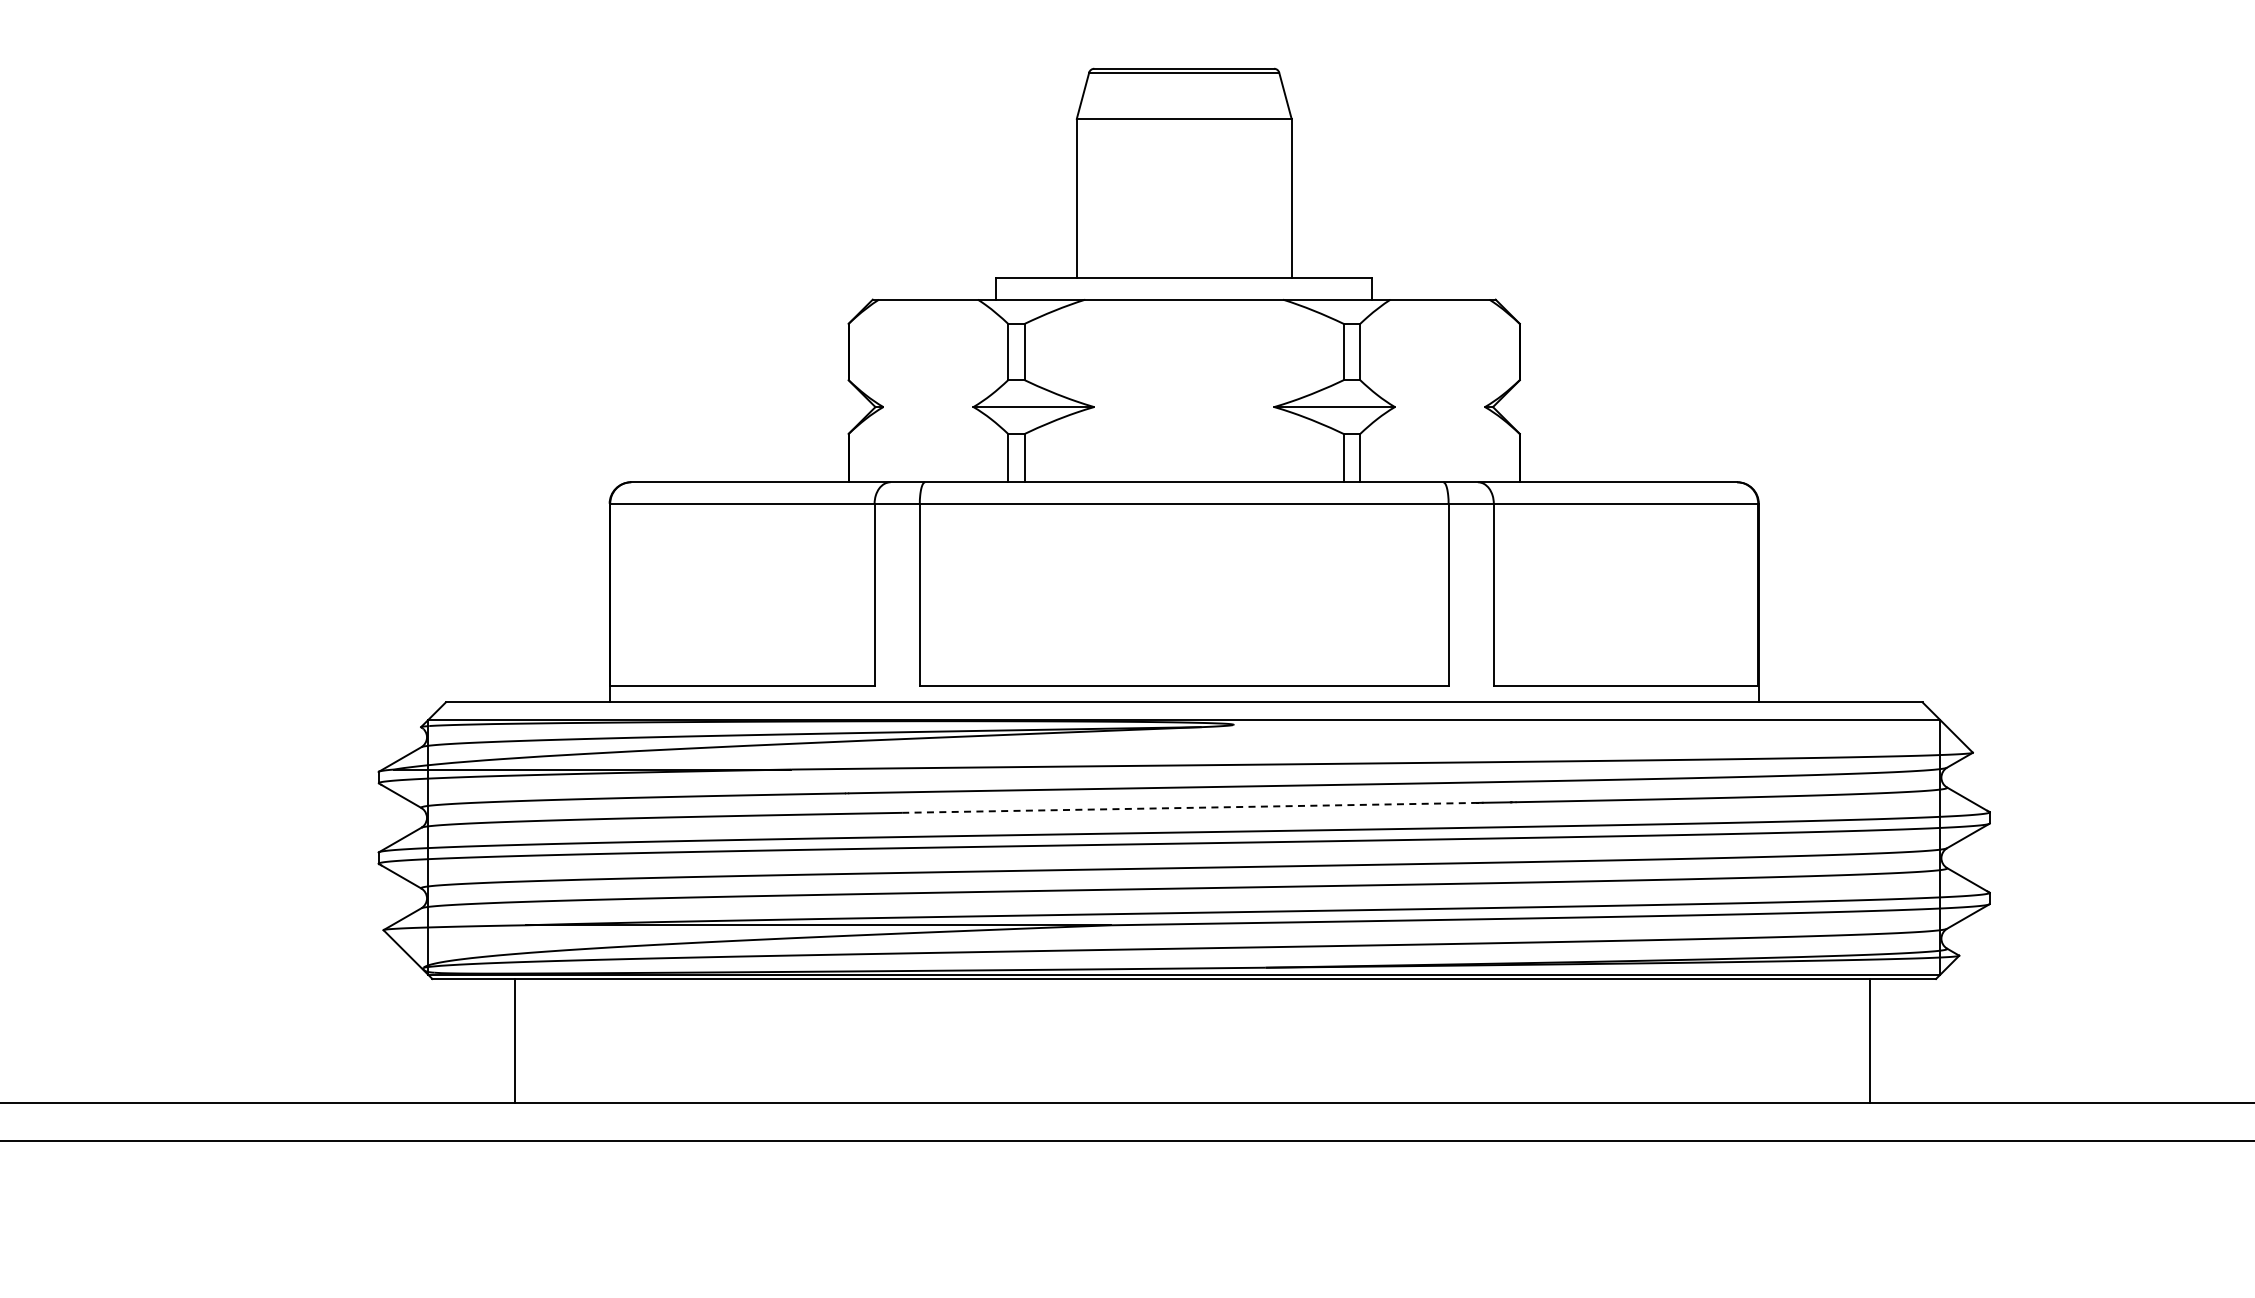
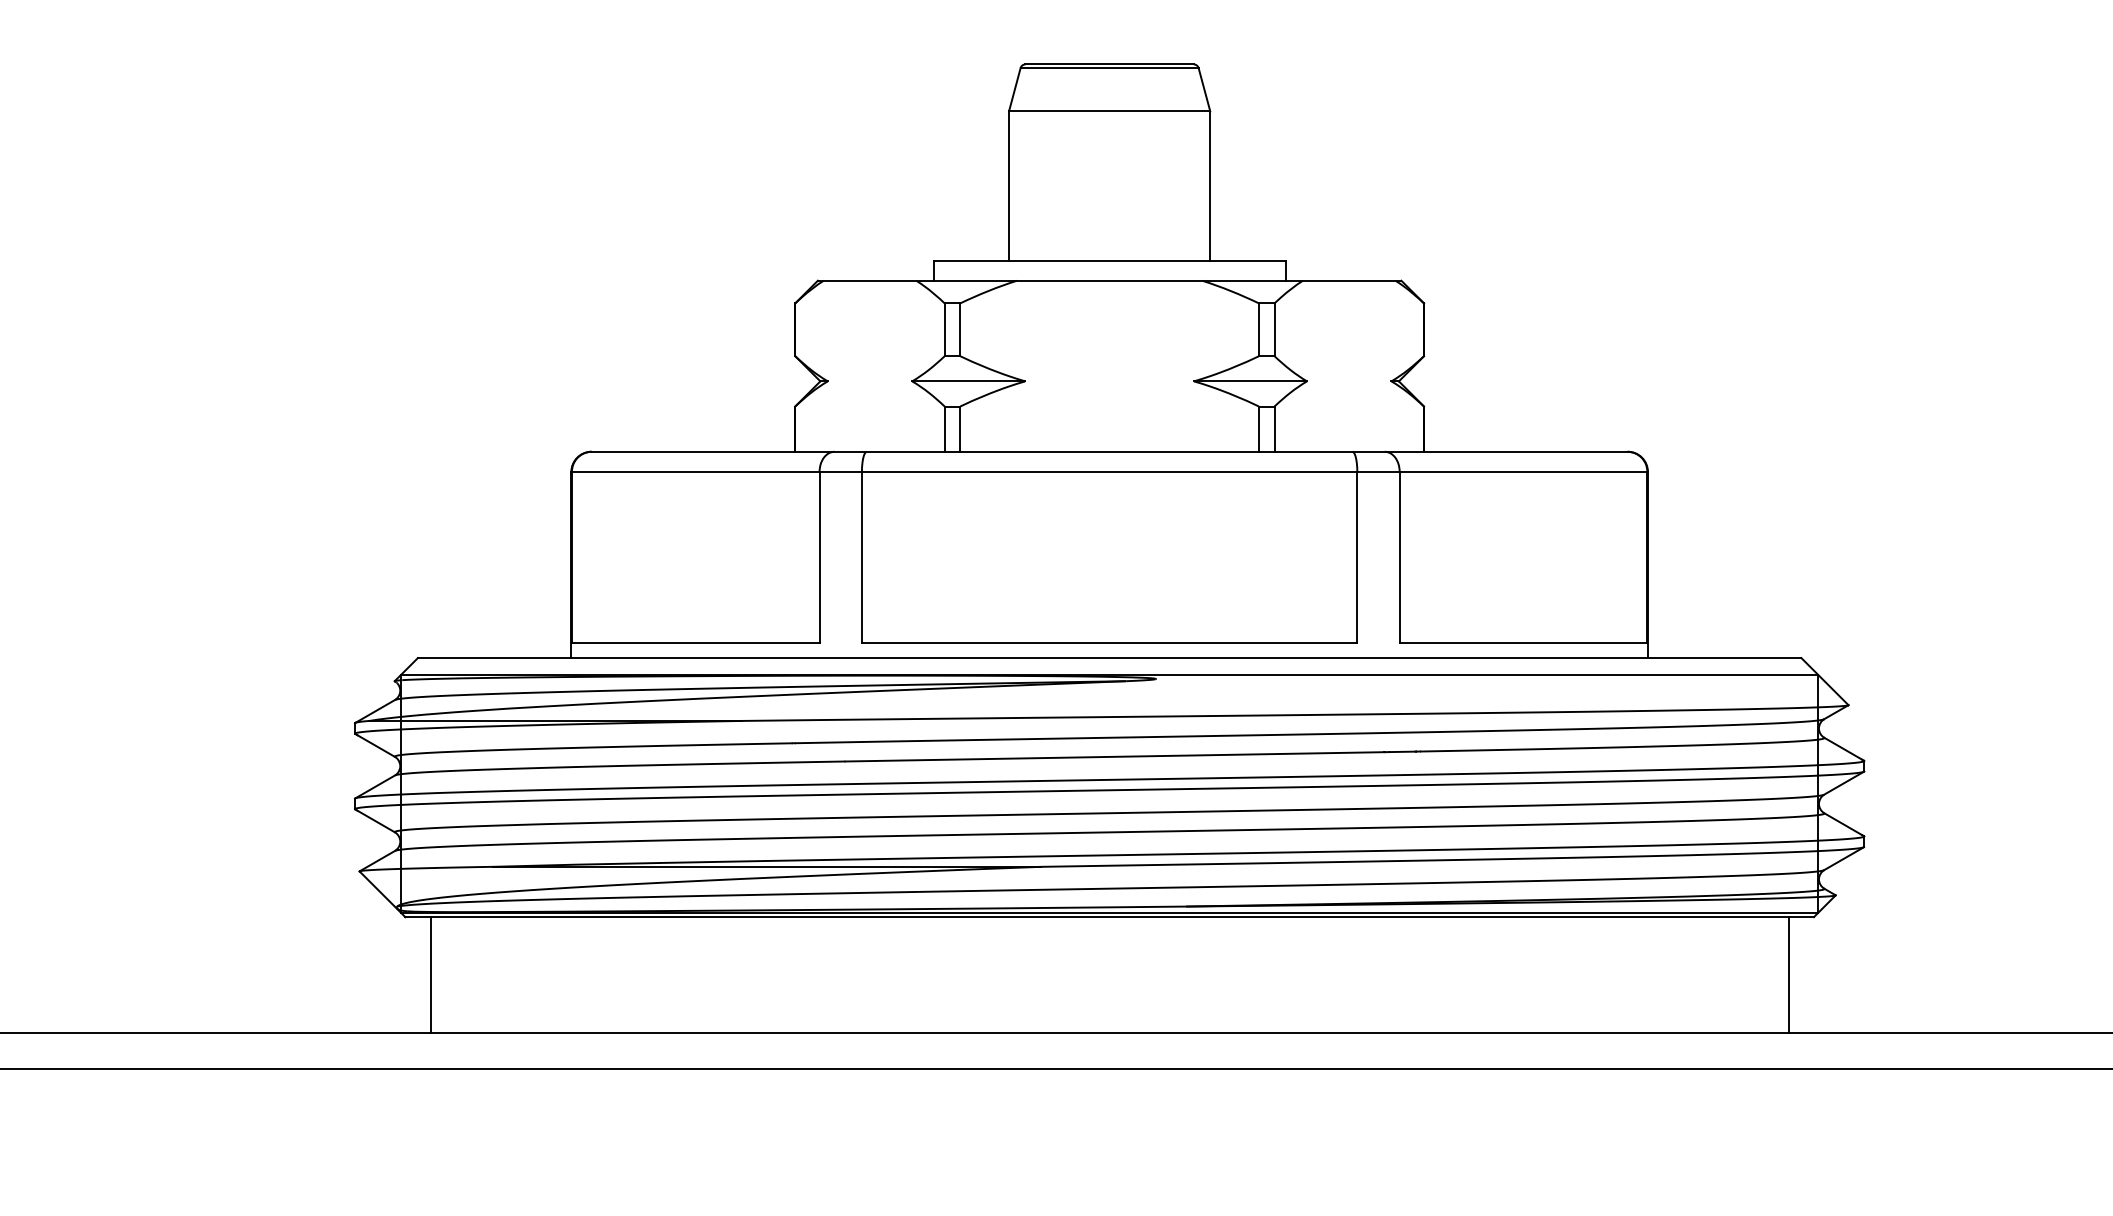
line: (1190, 807) -> (1115, 756), dashed -> solid
line: (515, 1040) -> (430, 974), moved
line: (1870, 1040) -> (1789, 974), moved

